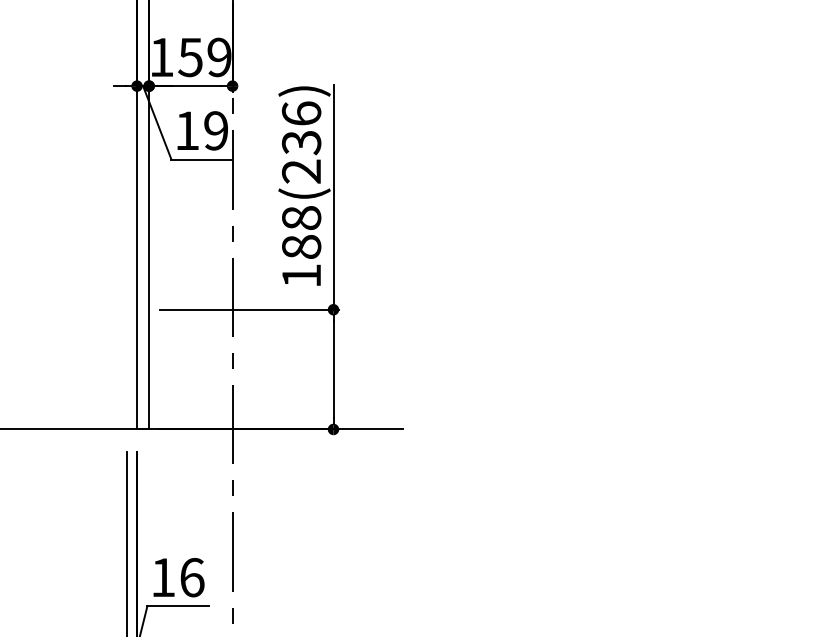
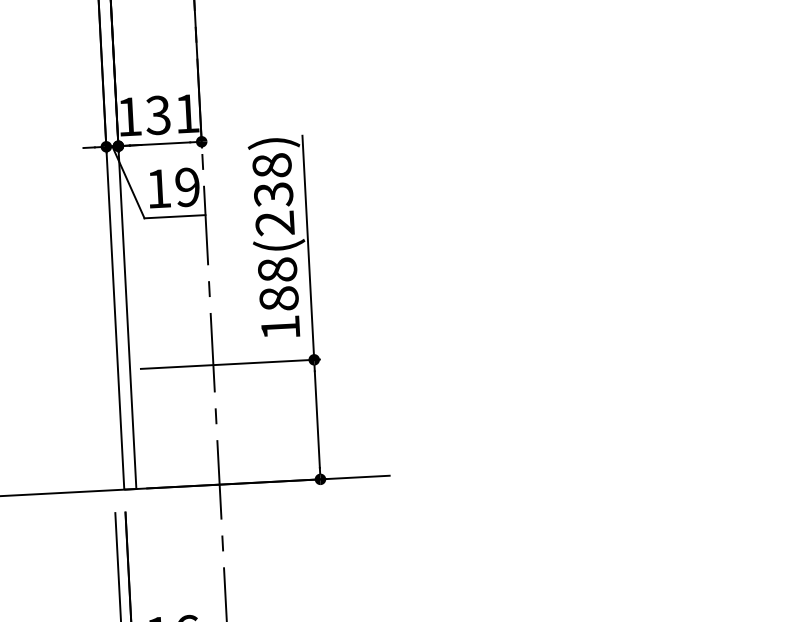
text: (204, 57) -> (172, 114), 159 -> 131
text: (301, 113) -> (271, 165), 188(236) -> 188(238)

